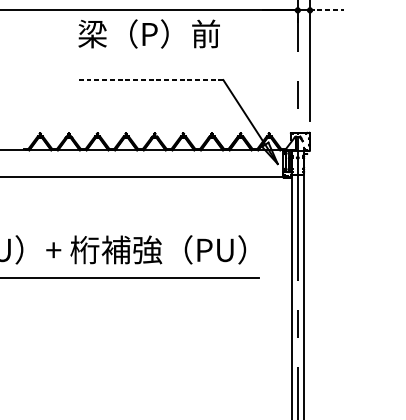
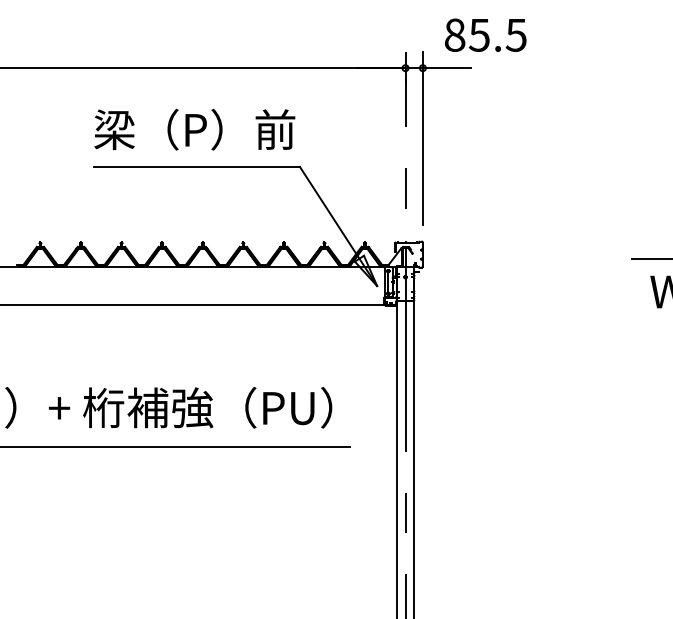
line: (327, 10) -> (447, 68), dashed -> solid
text: (148, 33) -> (194, 129), moved
line: (150, 79) -> (196, 166), dashed -> solid

